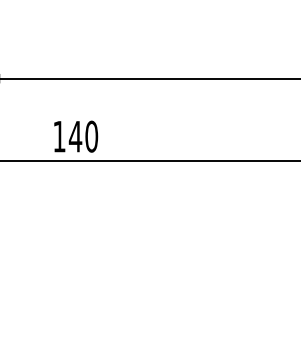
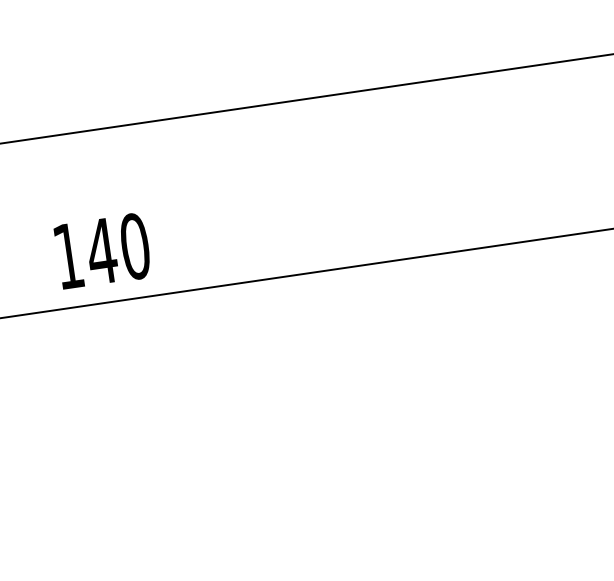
text: (76, 136) -> (103, 250), moved

